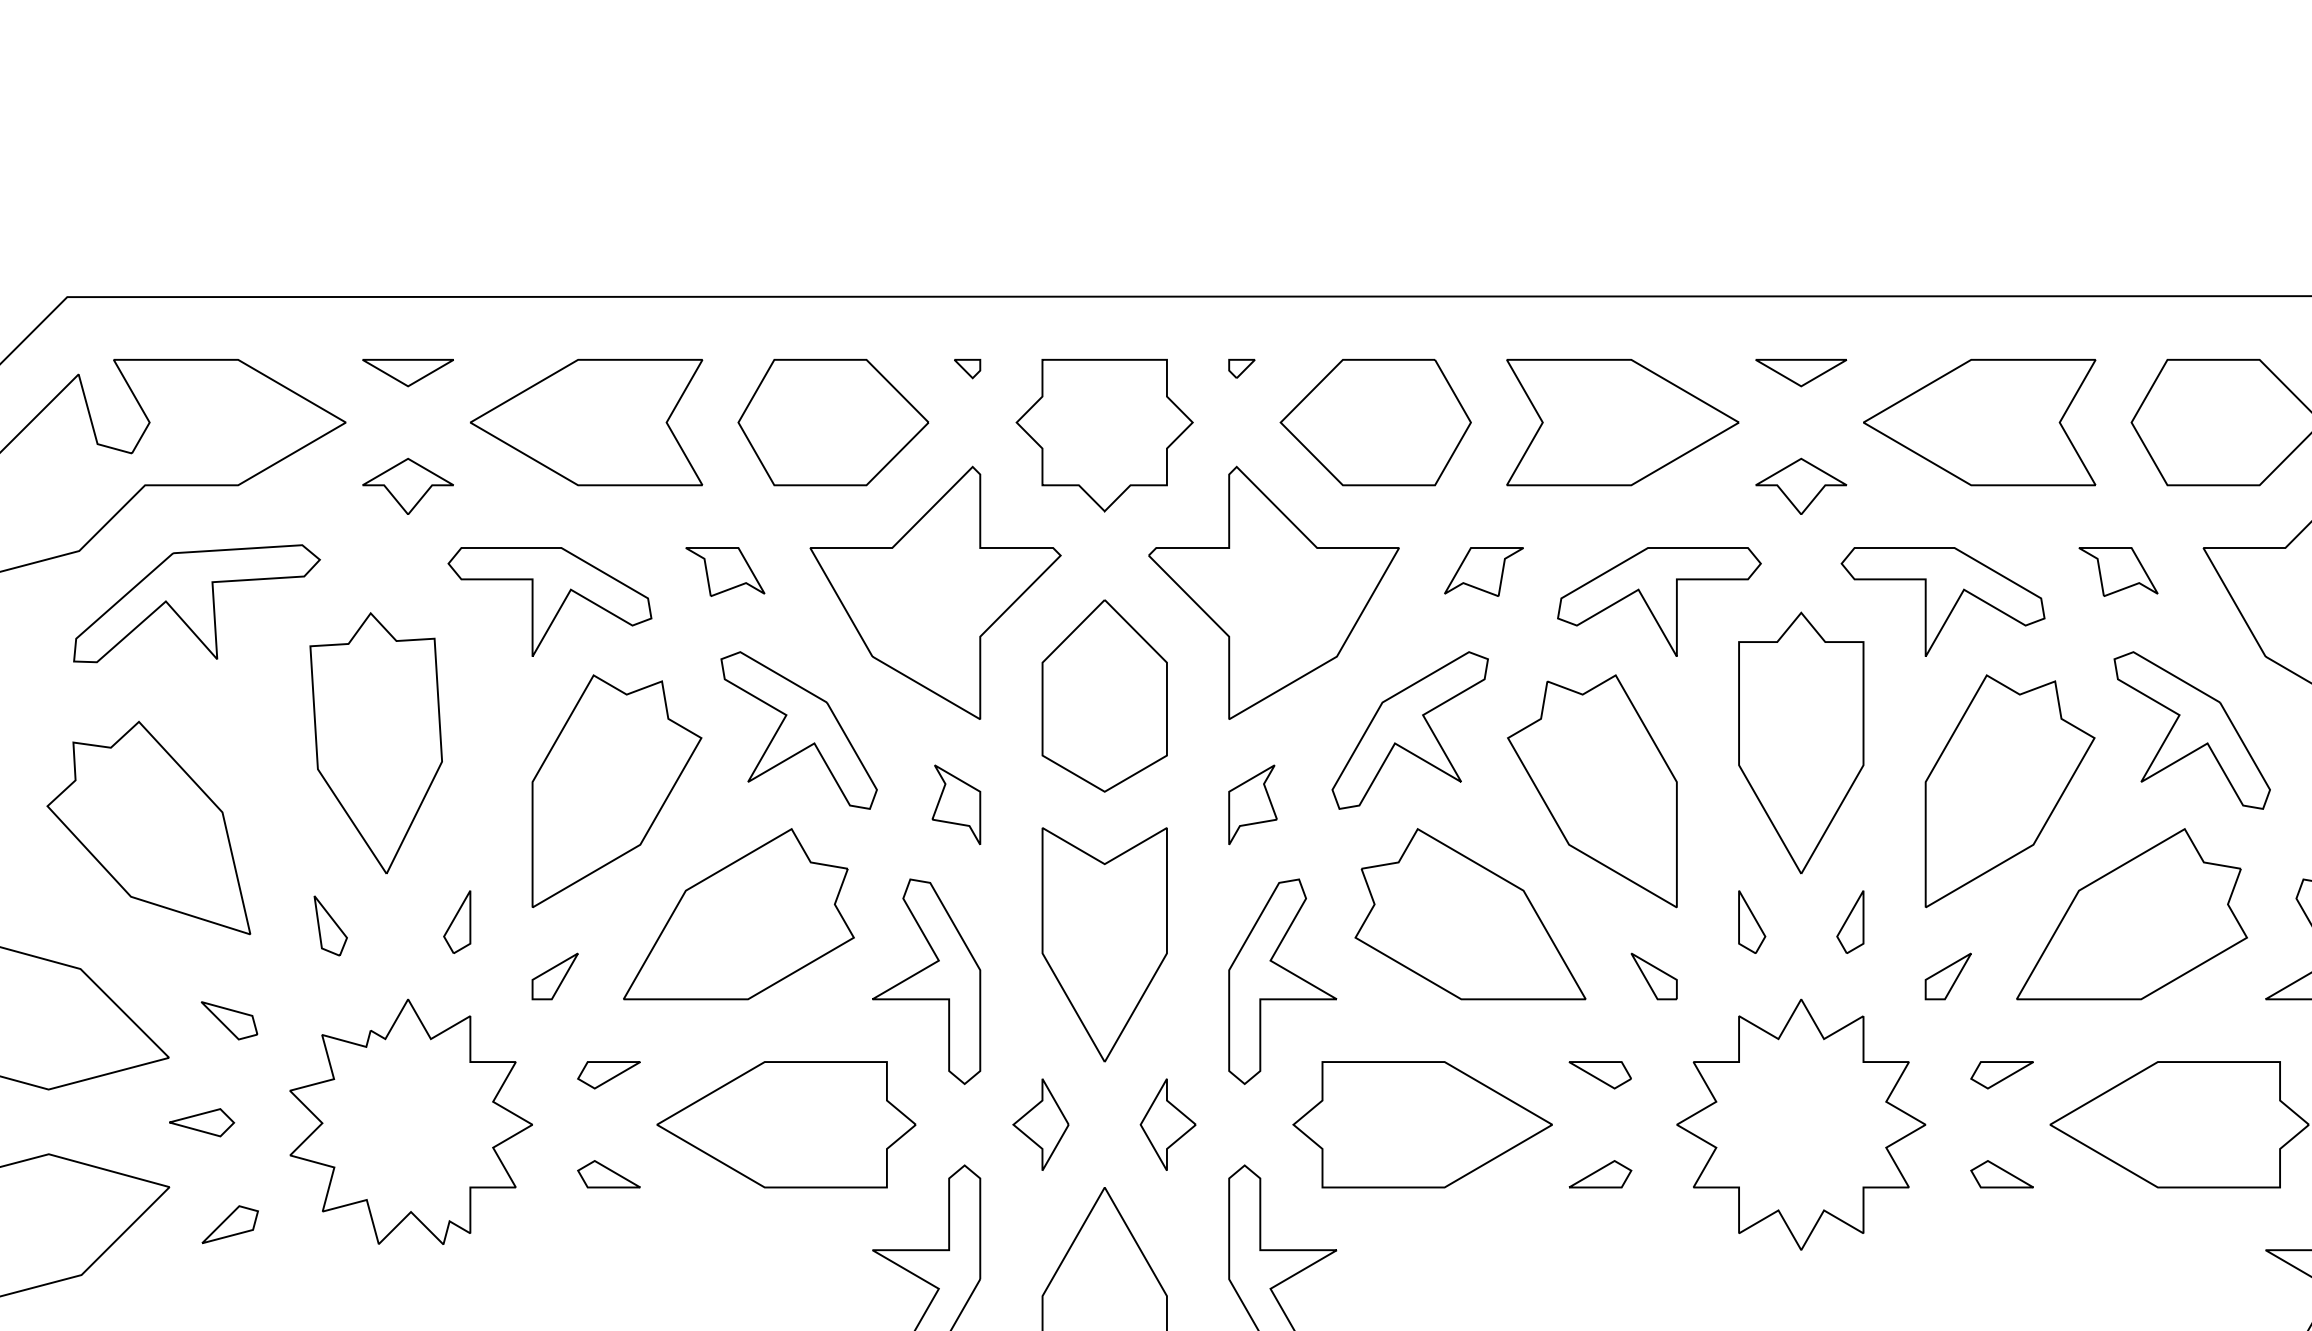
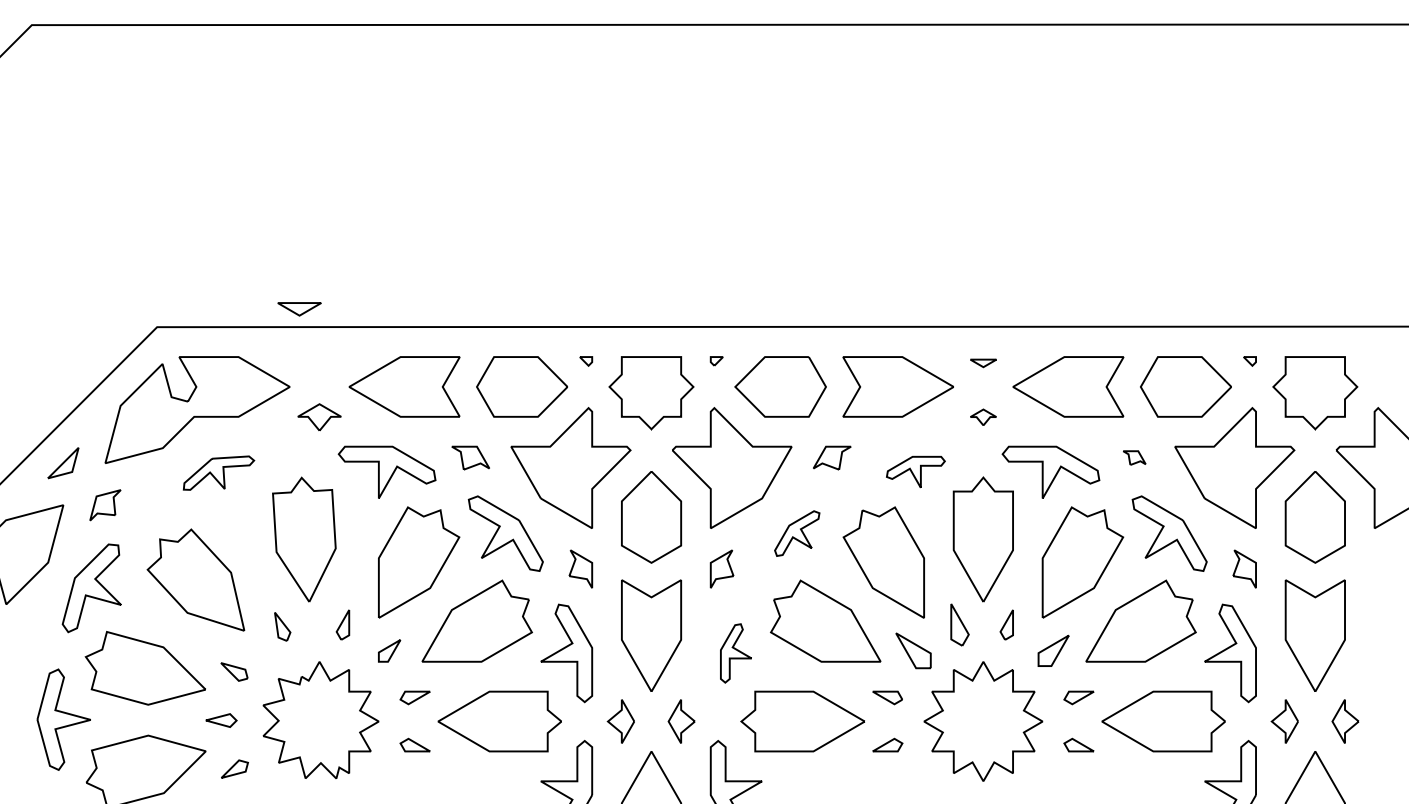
part: (407, 373) -> (299, 309), moved
part: (1801, 373) -> (983, 363), size x0.6
part: (1801, 486) -> (983, 417), size x0.6
part: (2118, 570) -> (1134, 457), size x0.6
part: (1658, 600) -> (915, 471), size x0.6
part: (196, 602) -> (218, 472), size x0.6
part: (1411, 730) -> (797, 533), size x0.6
part: (1751, 921) -> (959, 624), size x1.4
part: (1652, 975) -> (912, 650), size x1.6
part: (1946, 975) -> (1052, 650), size x1.4
part: (1281, 981) -> (735, 653), size x0.6

